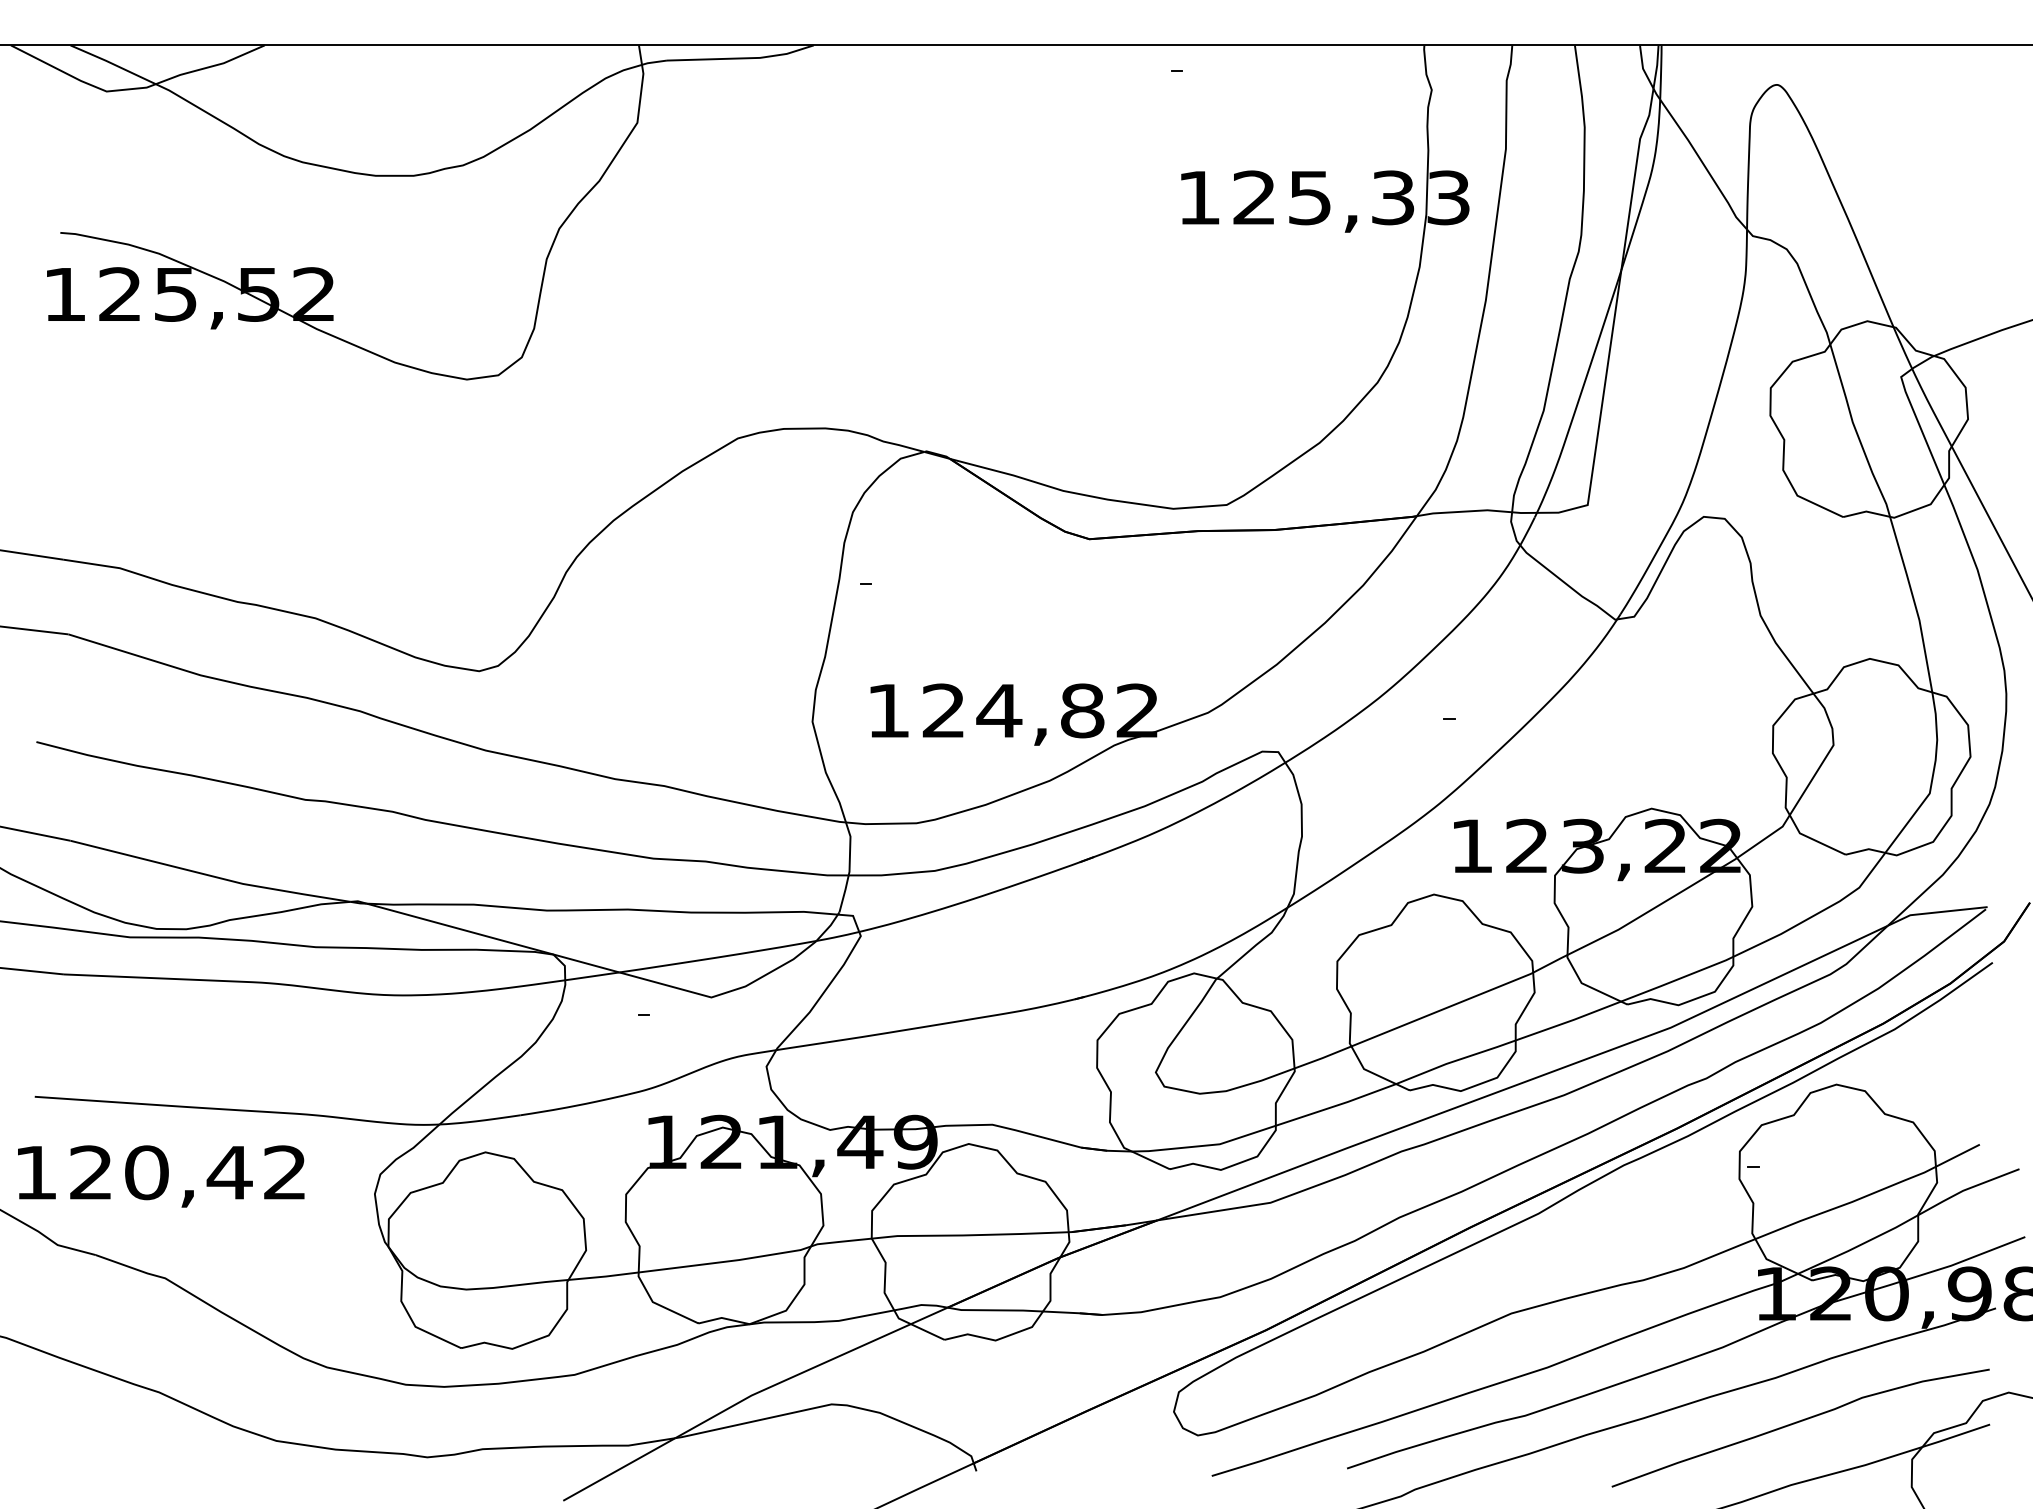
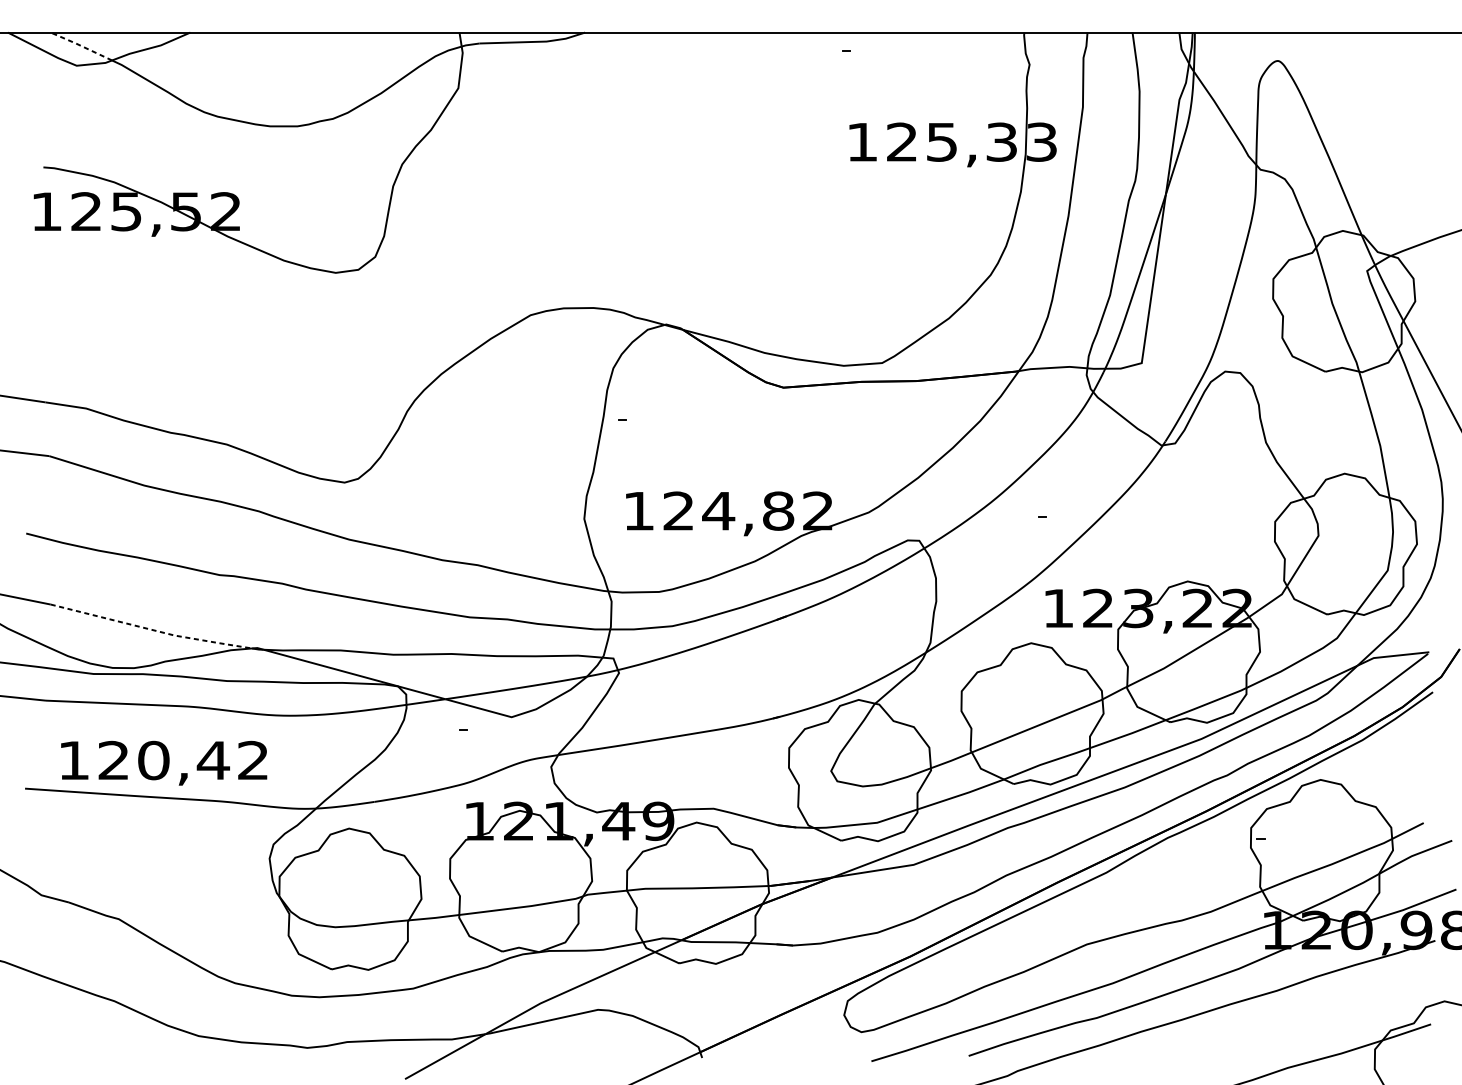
line: (113, 64) -> (81, 46), solid -> dashed
line: (211, 875) -> (152, 629), solid -> dashed
text: (161, 1176) -> (164, 763), moved
curve: (1800, 1422) -> (1294, 1022), removed

